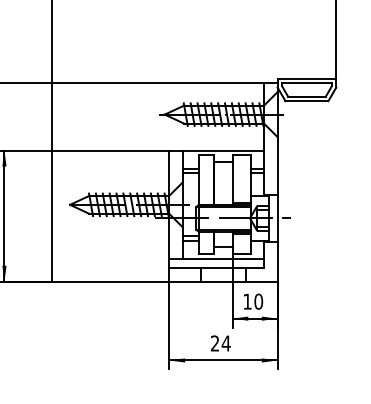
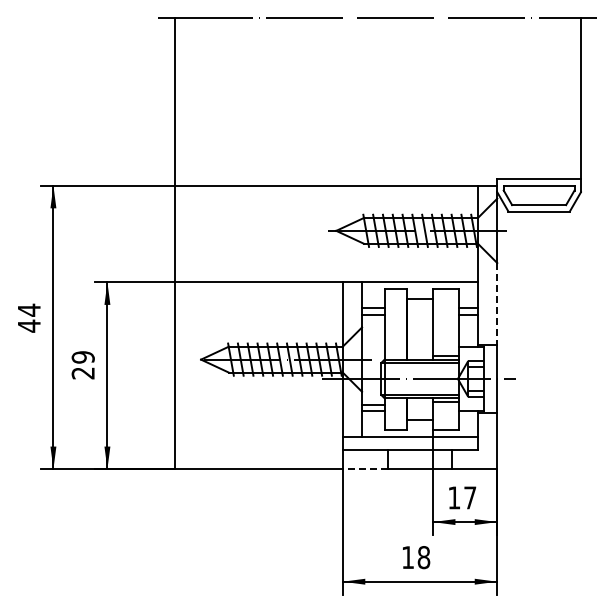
line: (277, 166) -> (497, 304), solid -> dashed
line: (185, 281) -> (365, 469), solid -> dashed
text: (258, 301) -> (470, 497), 10 -> 17
text: (221, 343) -> (416, 557), 24 -> 18

